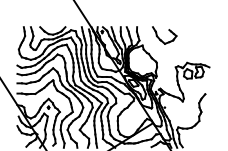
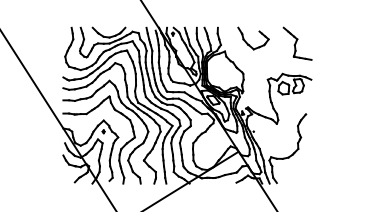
part: (198, 39) -> (297, 43), added

